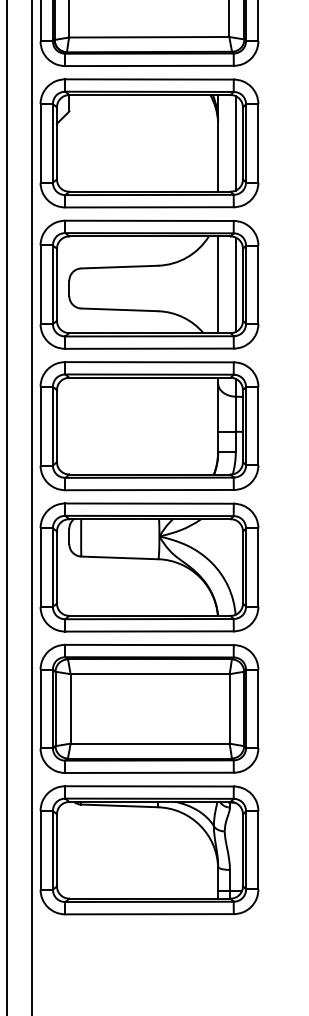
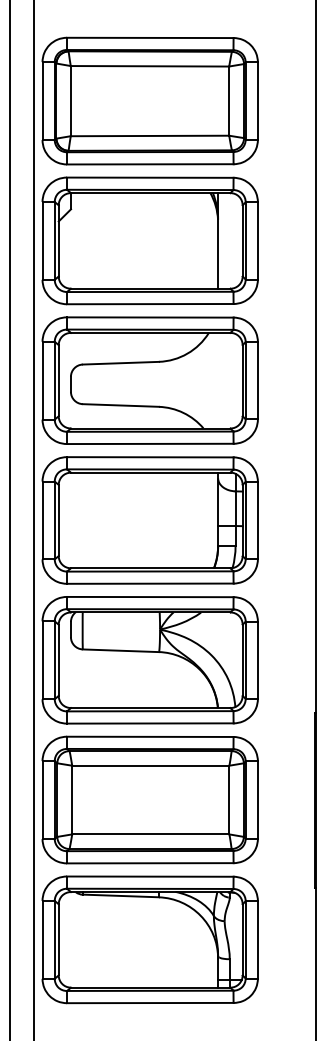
line: (235, 142) -> (235, 240), removed
line: (218, 284) -> (218, 380), removed
line: (235, 284) -> (235, 380), removed

